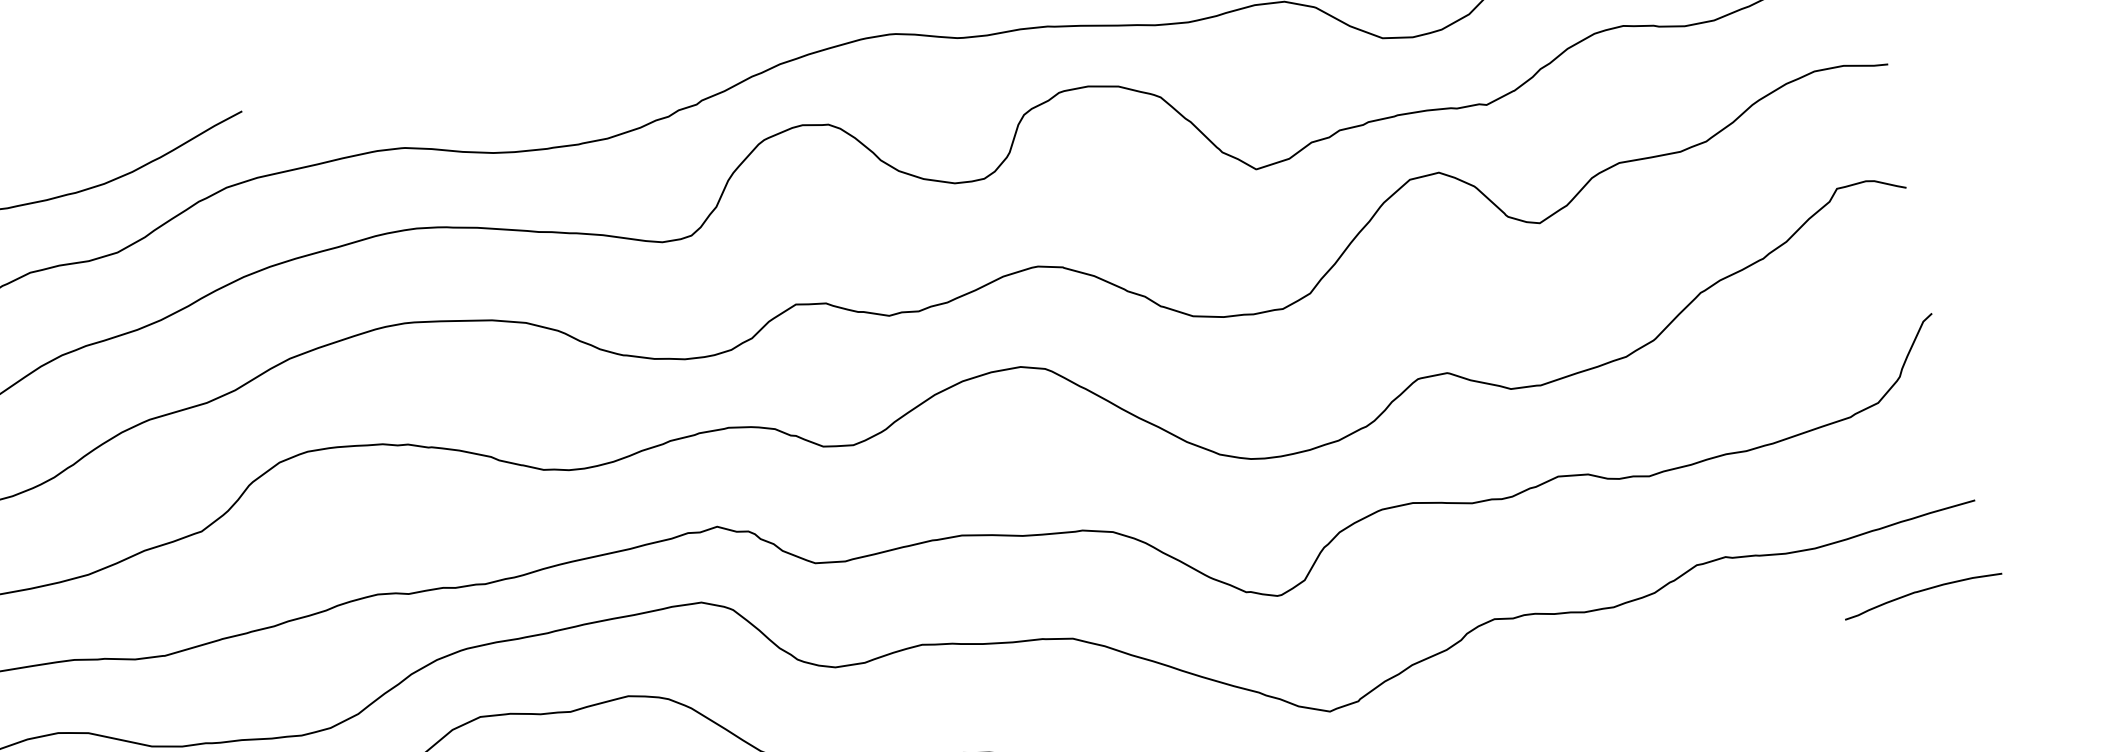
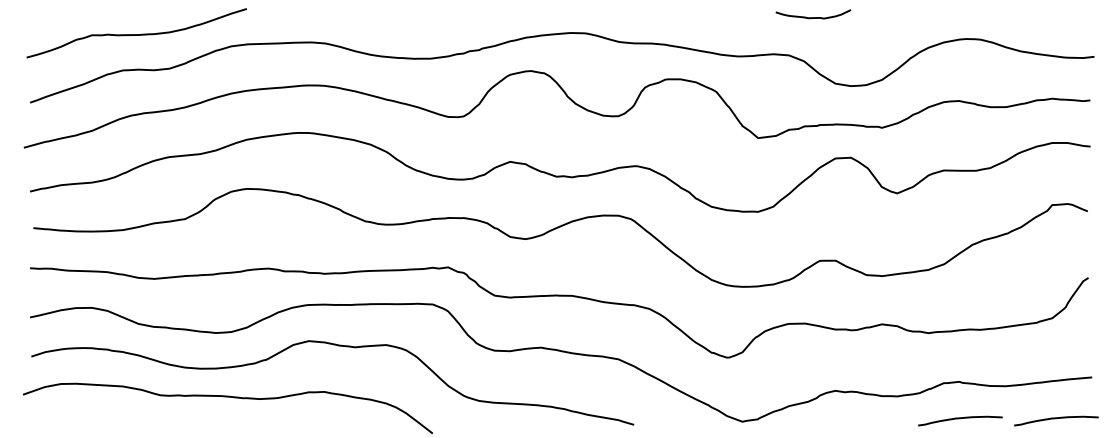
curve: (1741, 627) -> (960, 419), added

